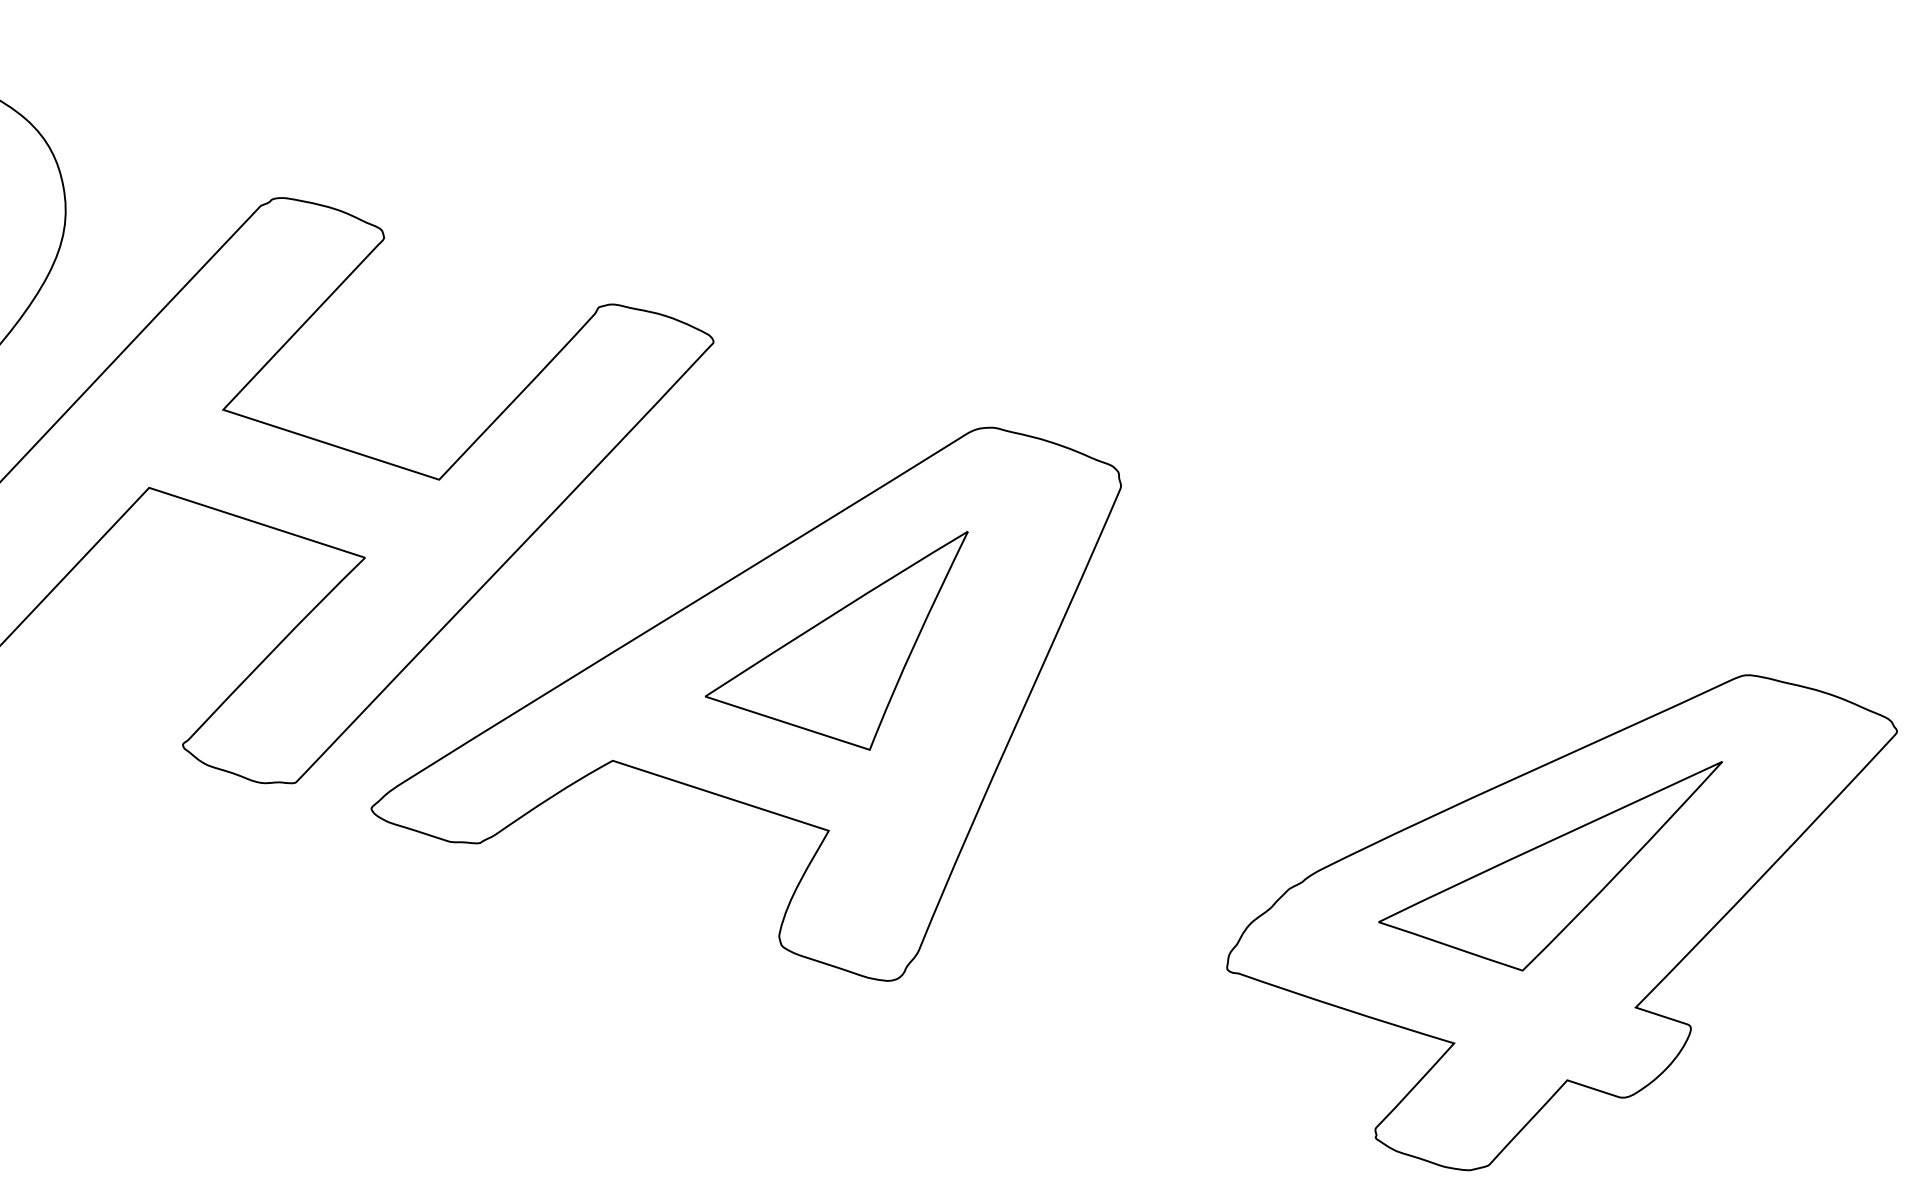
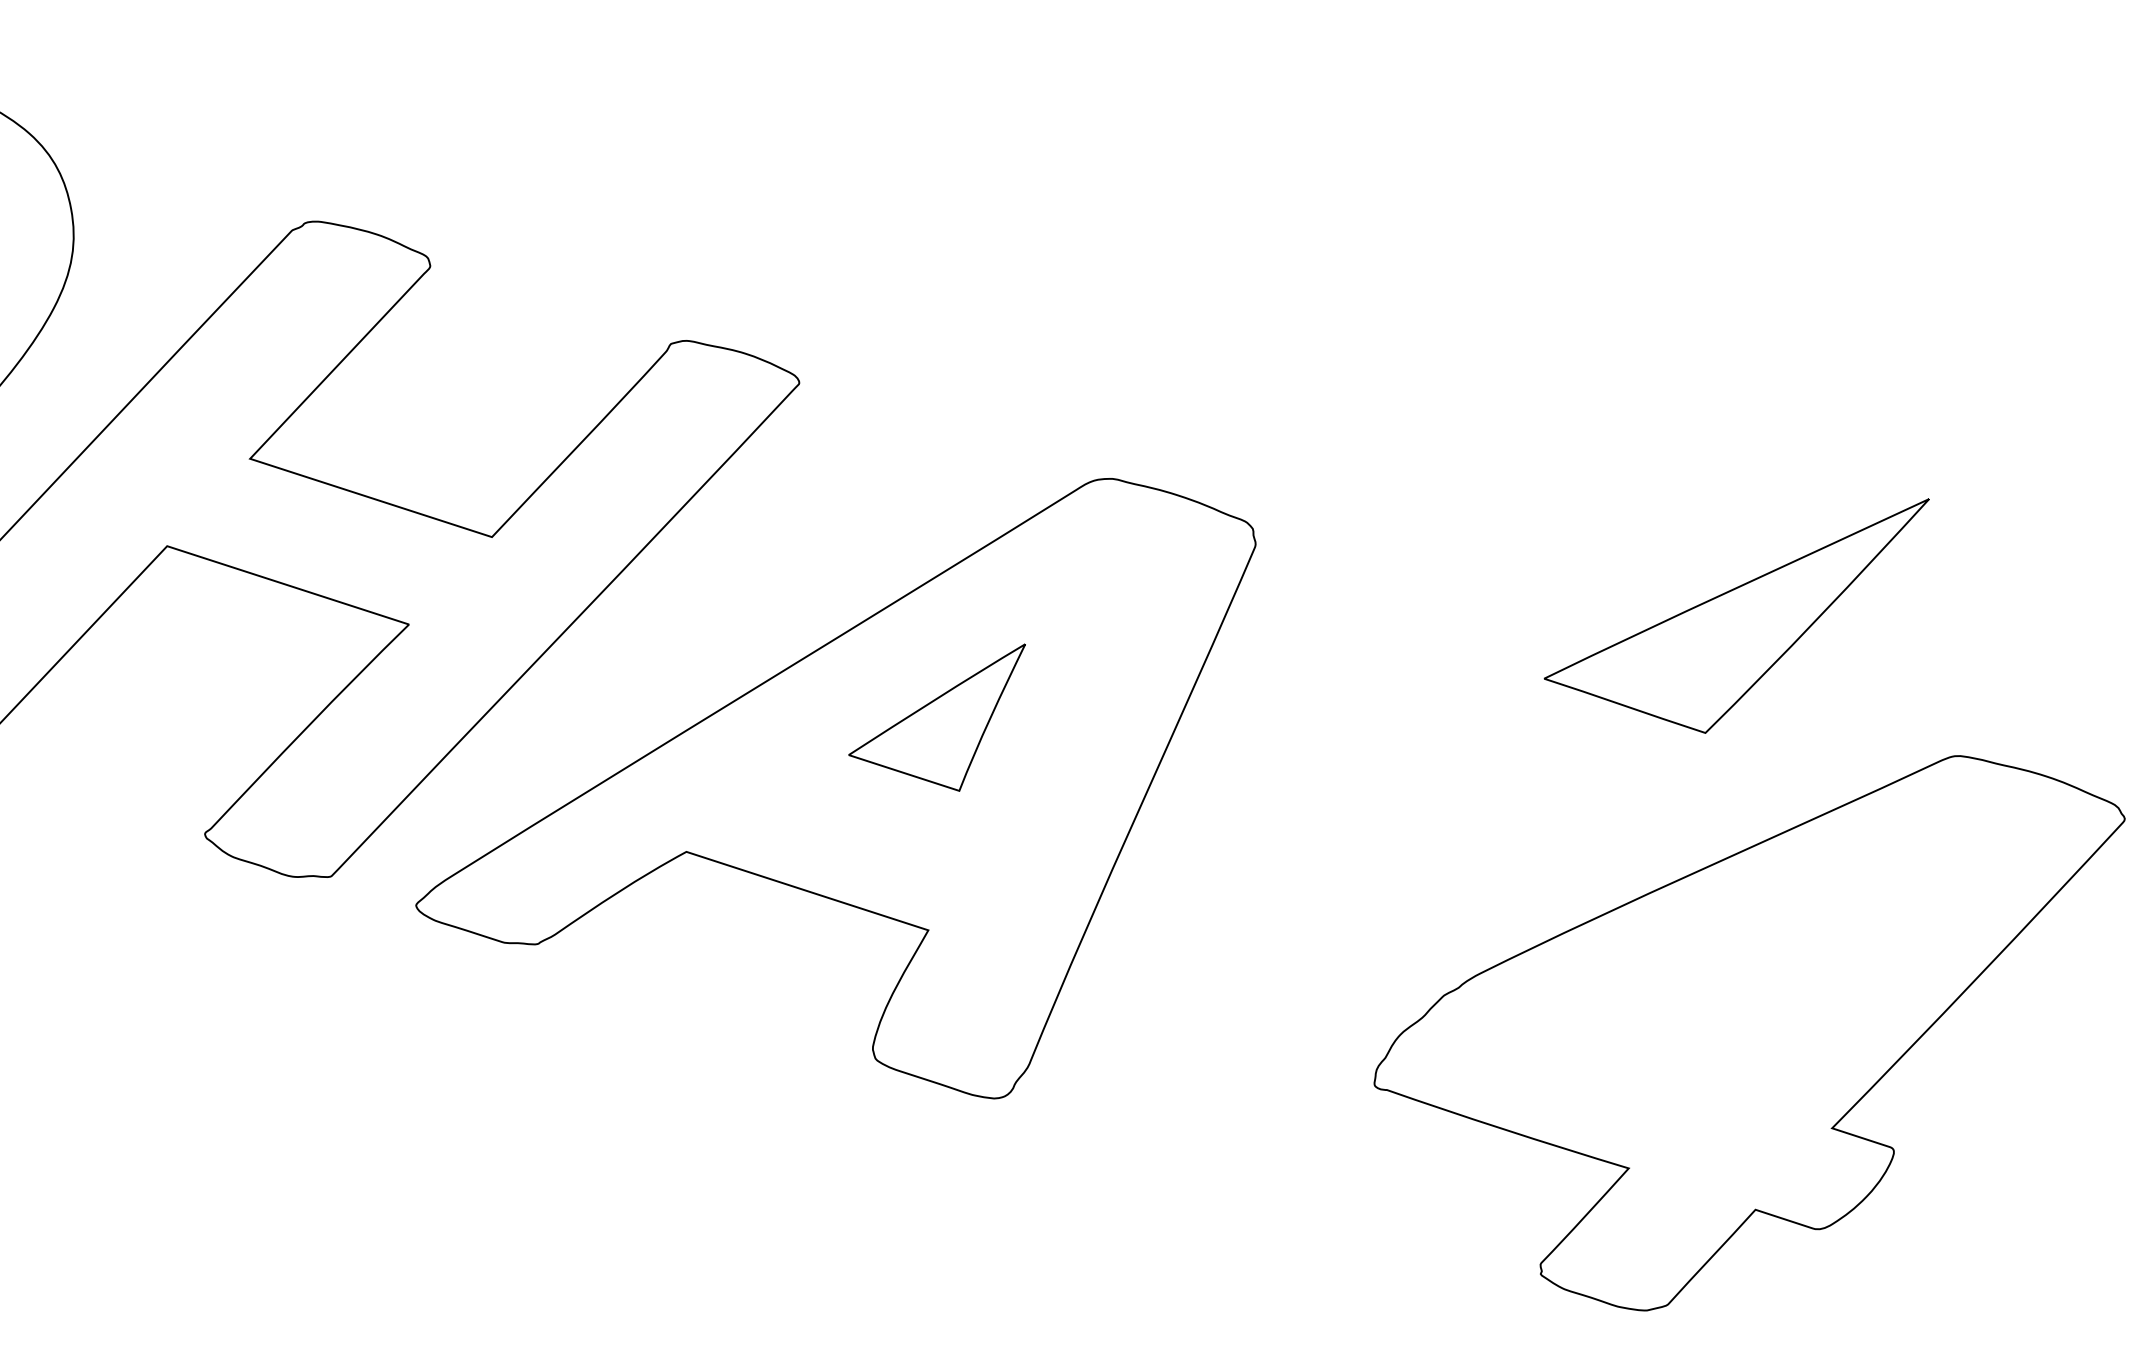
part: (836, 640) -> (936, 717), size x0.6
part: (1550, 866) -> (1736, 616), moved

